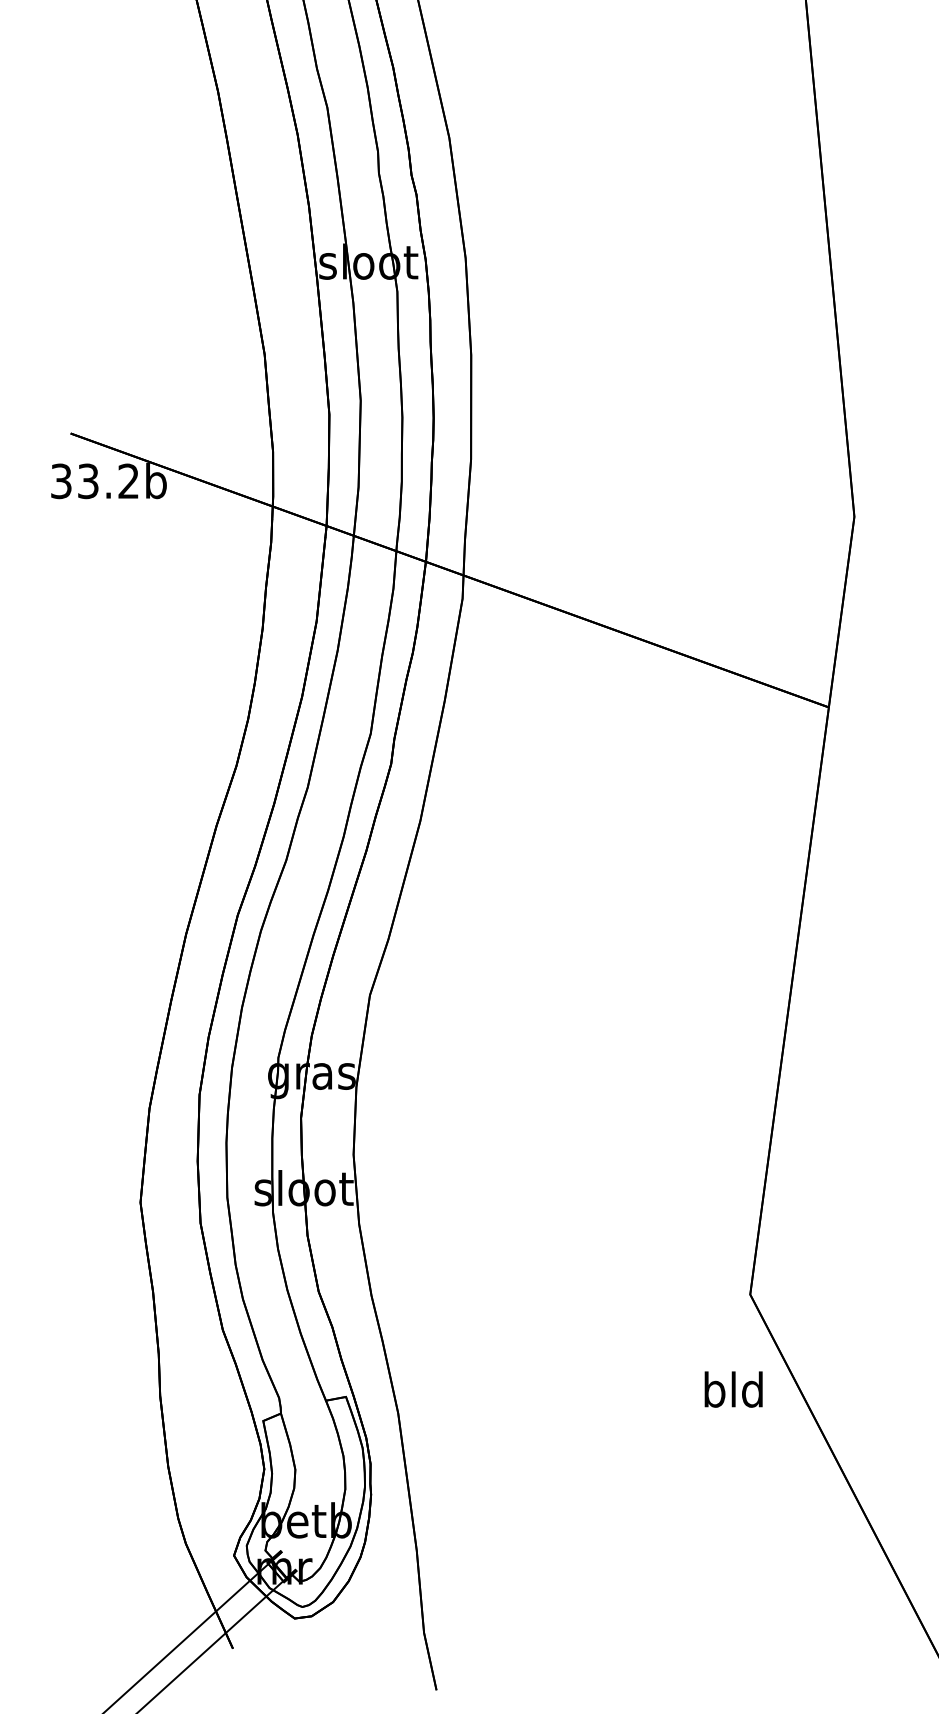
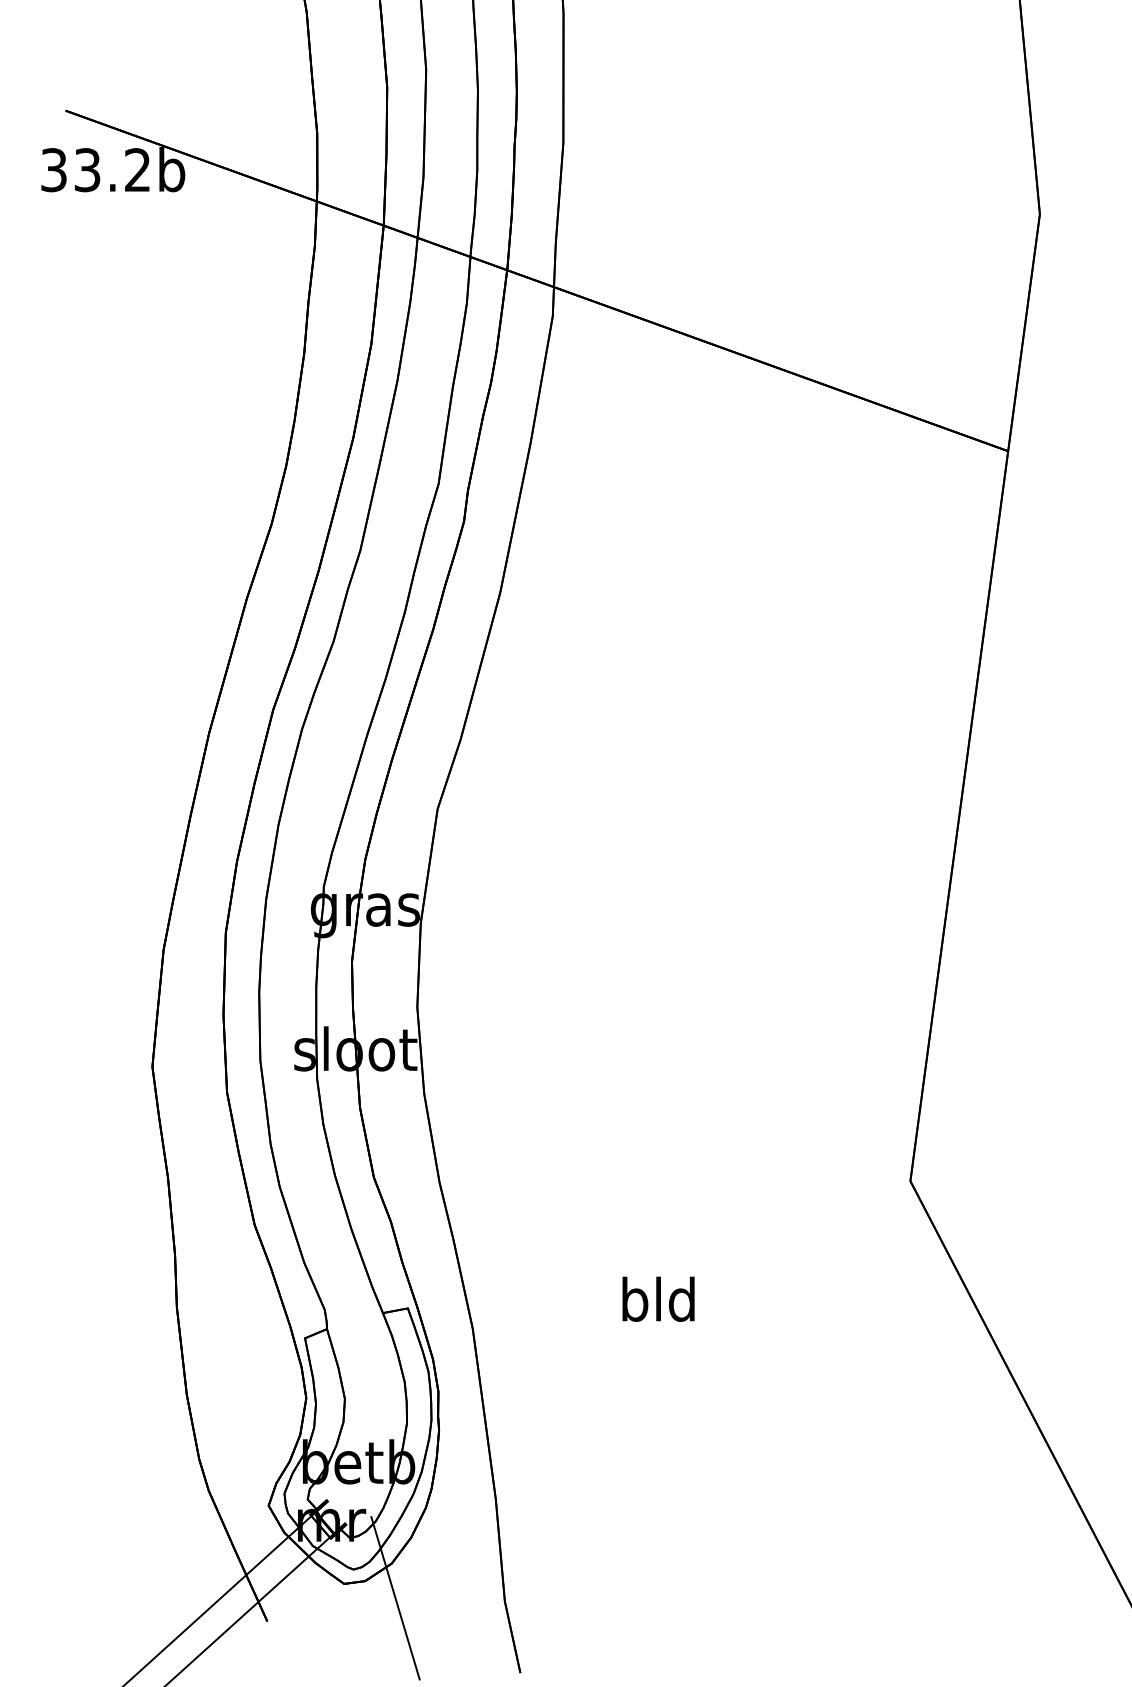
text: (733, 1389) -> (658, 1299), moved
line: (335, 1629) -> (394, 1597), added

